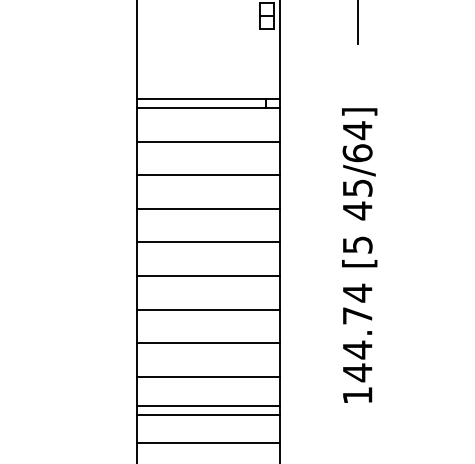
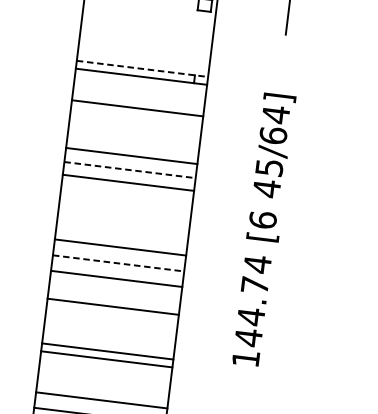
line: (209, 99) -> (143, 69), solid -> dashed
line: (208, 174) -> (131, 155), moved
line: (209, 208) -> (130, 169), solid -> dashed
line: (208, 241) -> (128, 182), moved
text: (357, 244) -> (262, 219), [5 -> [6
line: (208, 276) -> (120, 247), moved
line: (209, 310) -> (119, 263), solid -> dashed
line: (208, 343) -> (116, 279), moved
line: (208, 377) -> (112, 306), moved
line: (208, 443) -> (101, 400), moved

